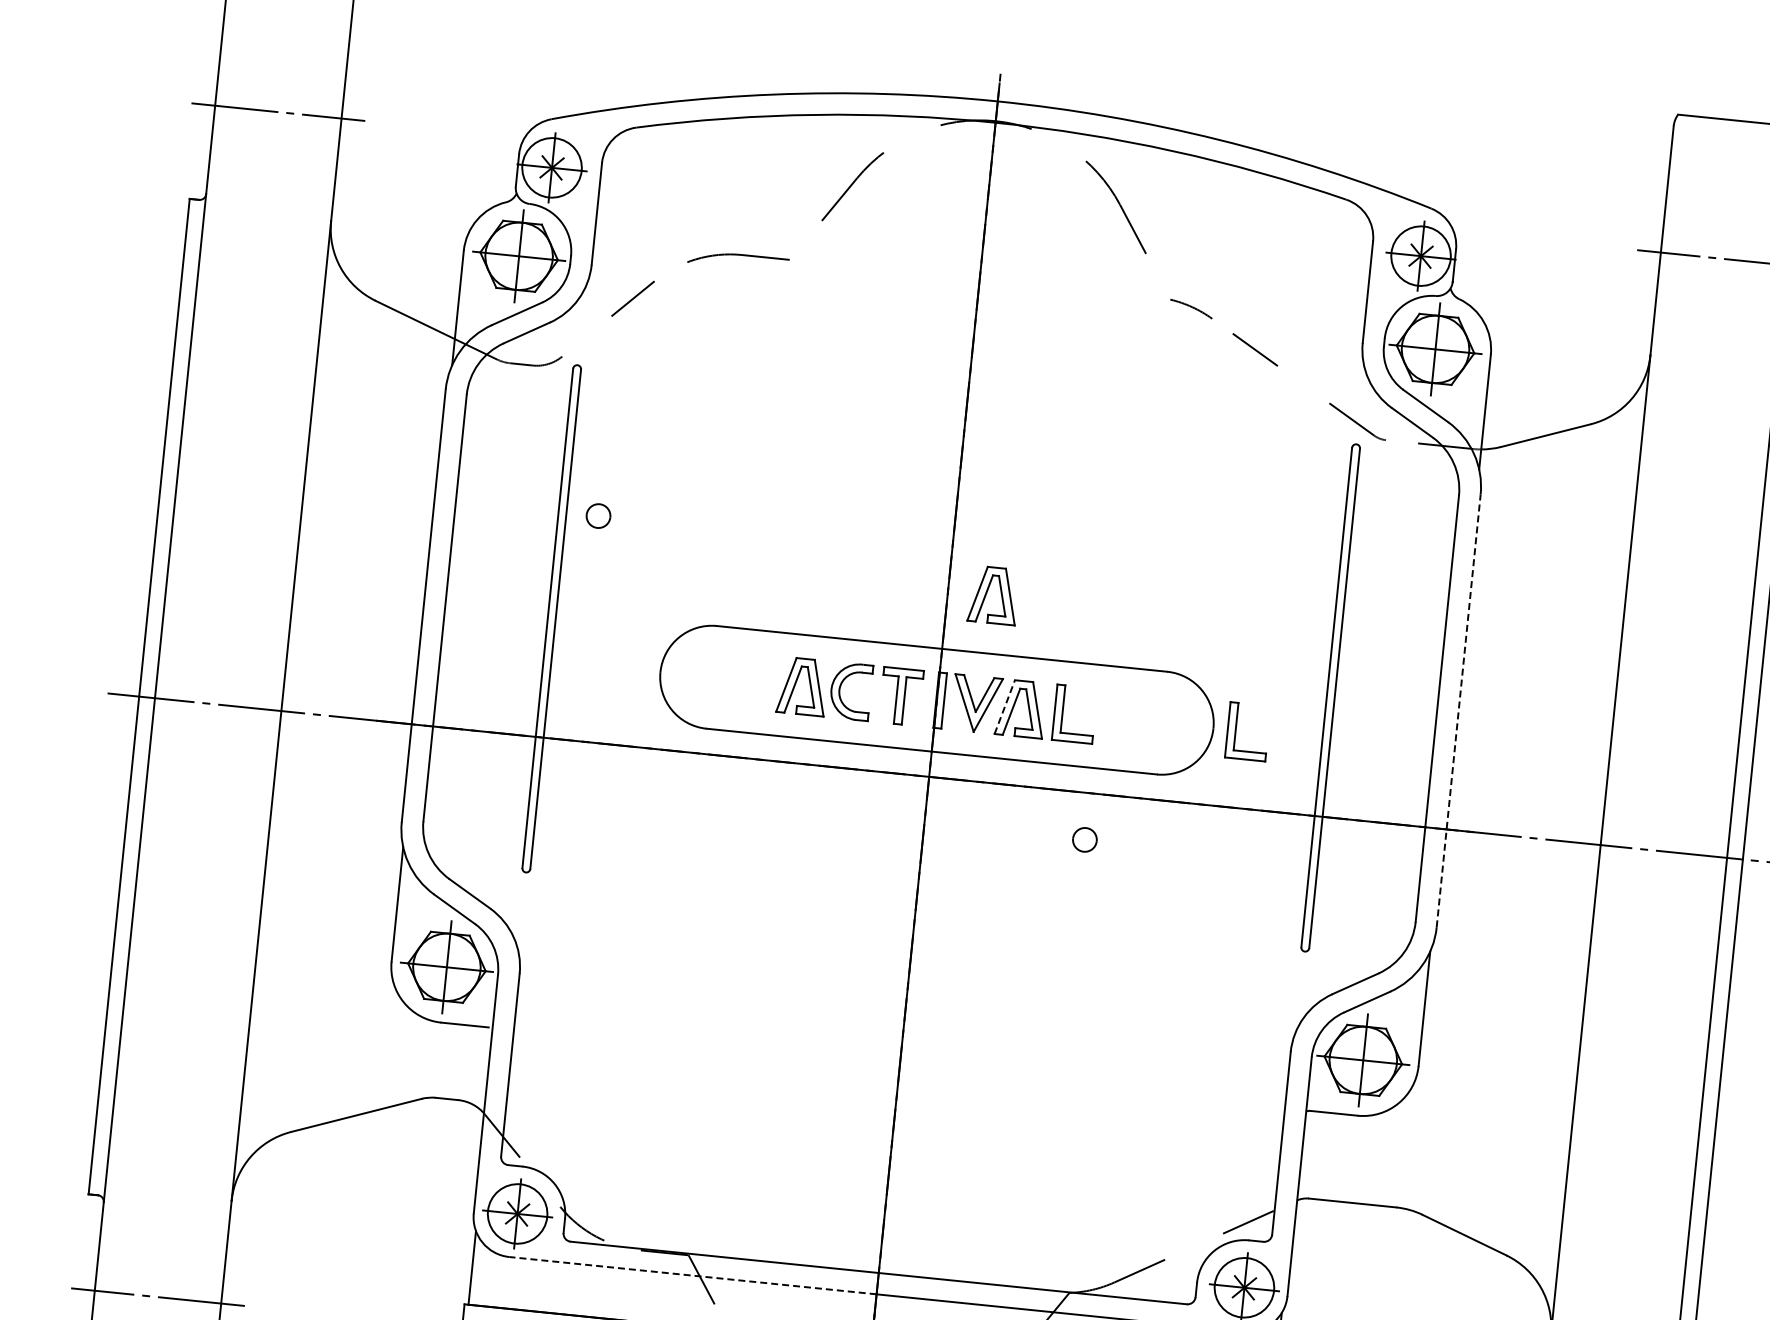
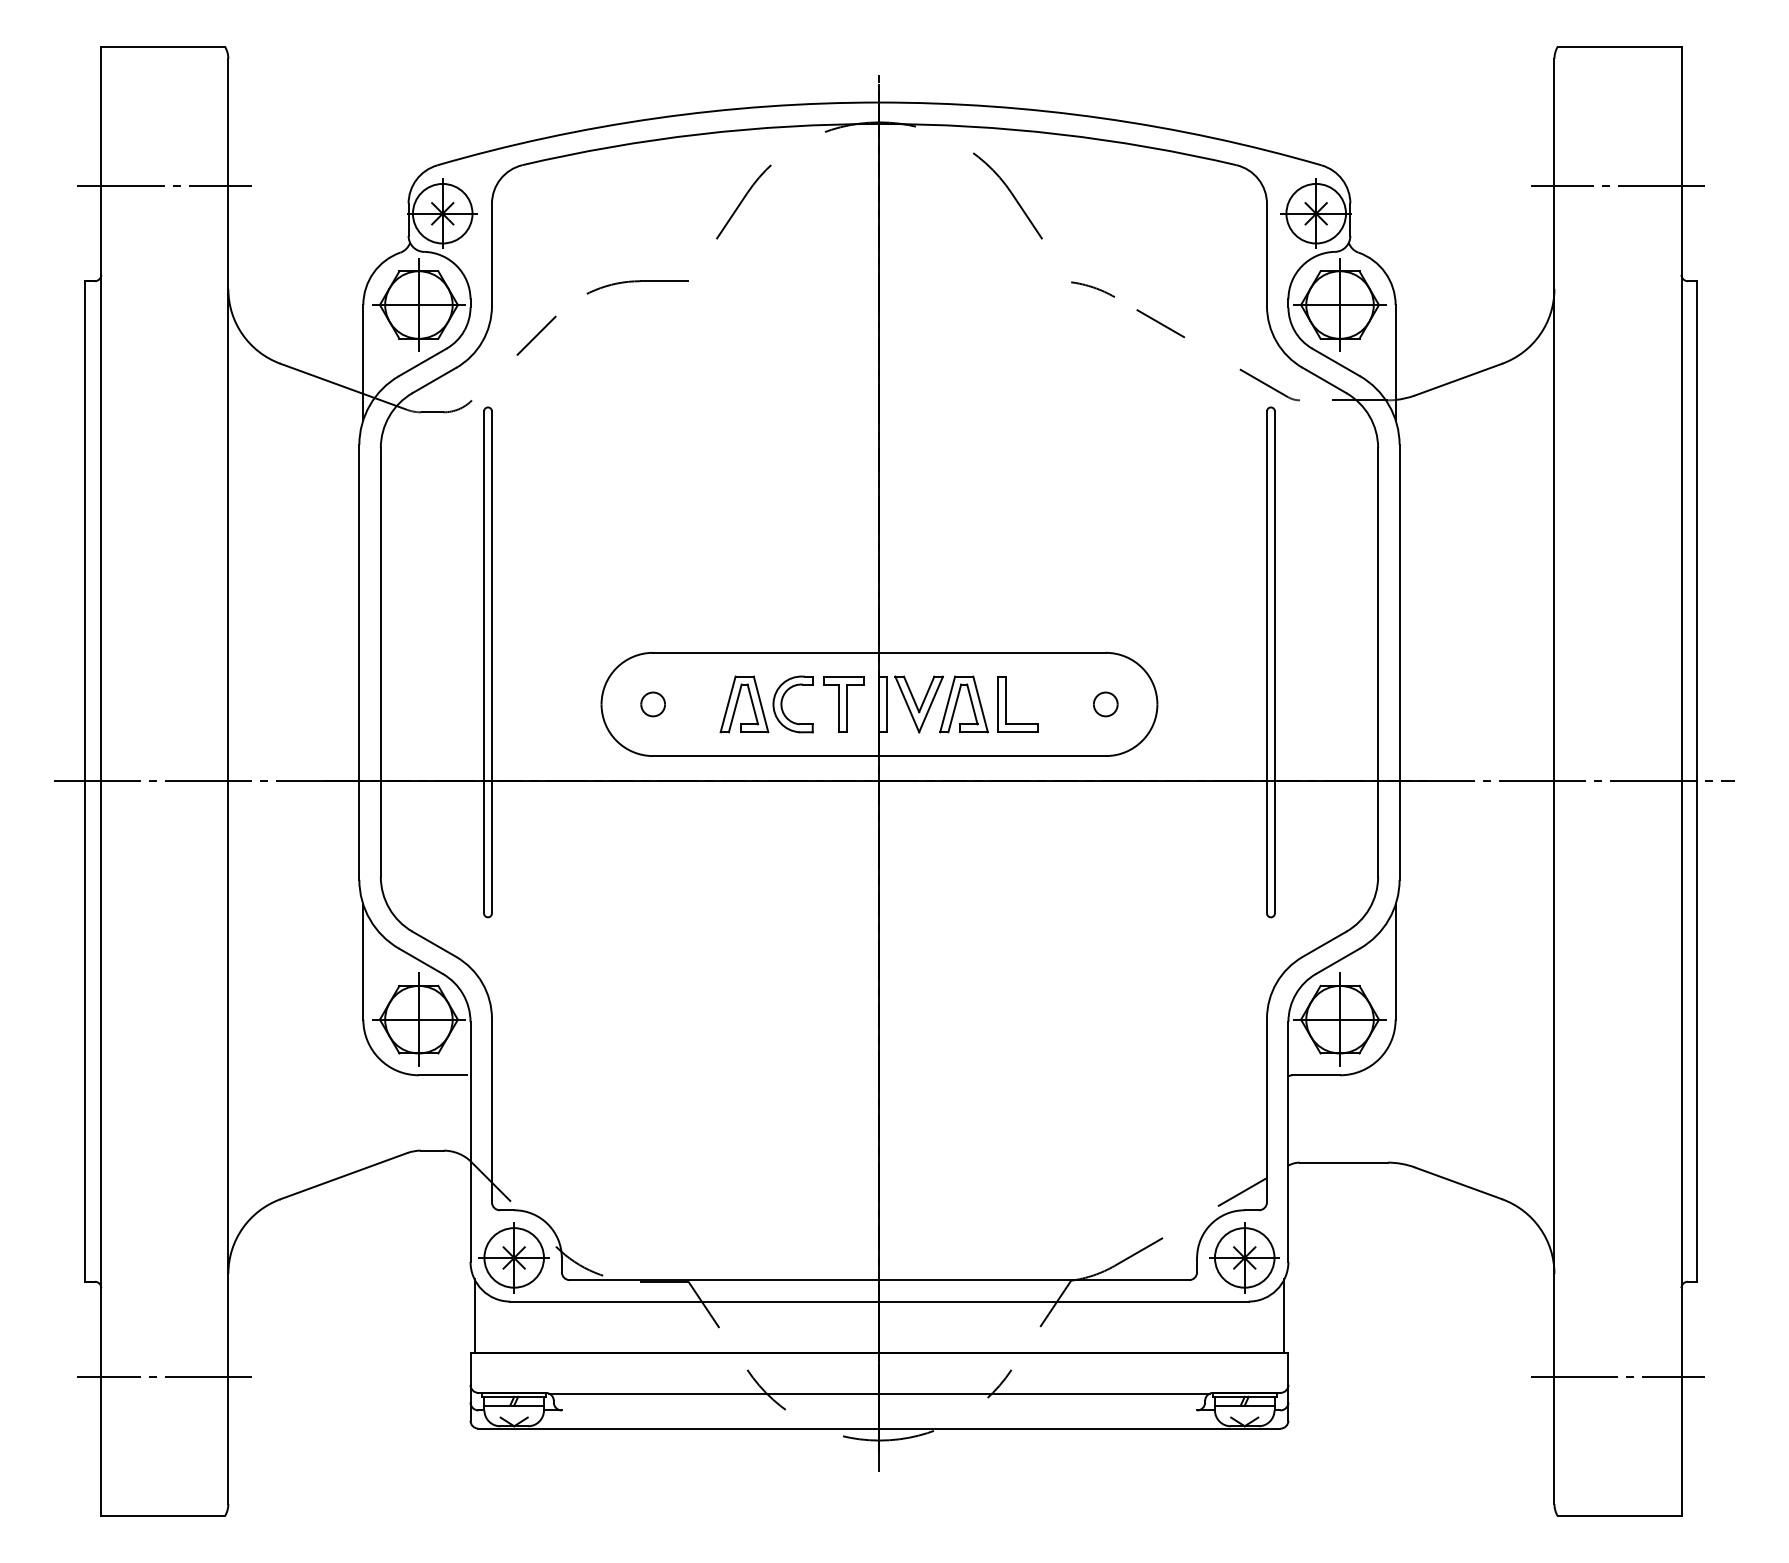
part: (597, 516) -> (652, 704), moved
part: (988, 591) -> (919, 591), removed
line: (1004, 707) -> (947, 704), dashed -> solid
line: (1458, 710) -> (1399, 661), dashed -> solid
part: (1236, 730) -> (1180, 704), removed
part: (1084, 839) -> (1105, 704), moved
line: (692, 1275) -> (694, 1301), dashed -> solid

